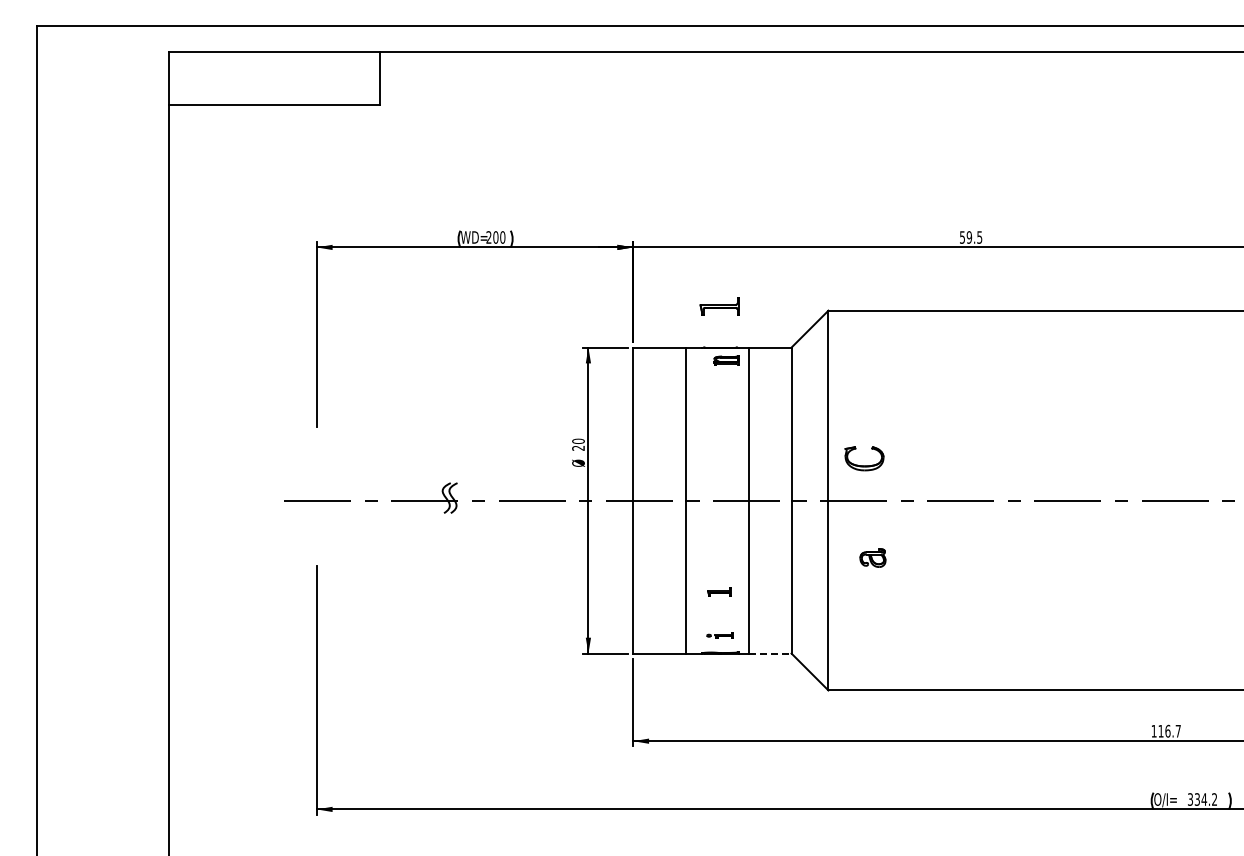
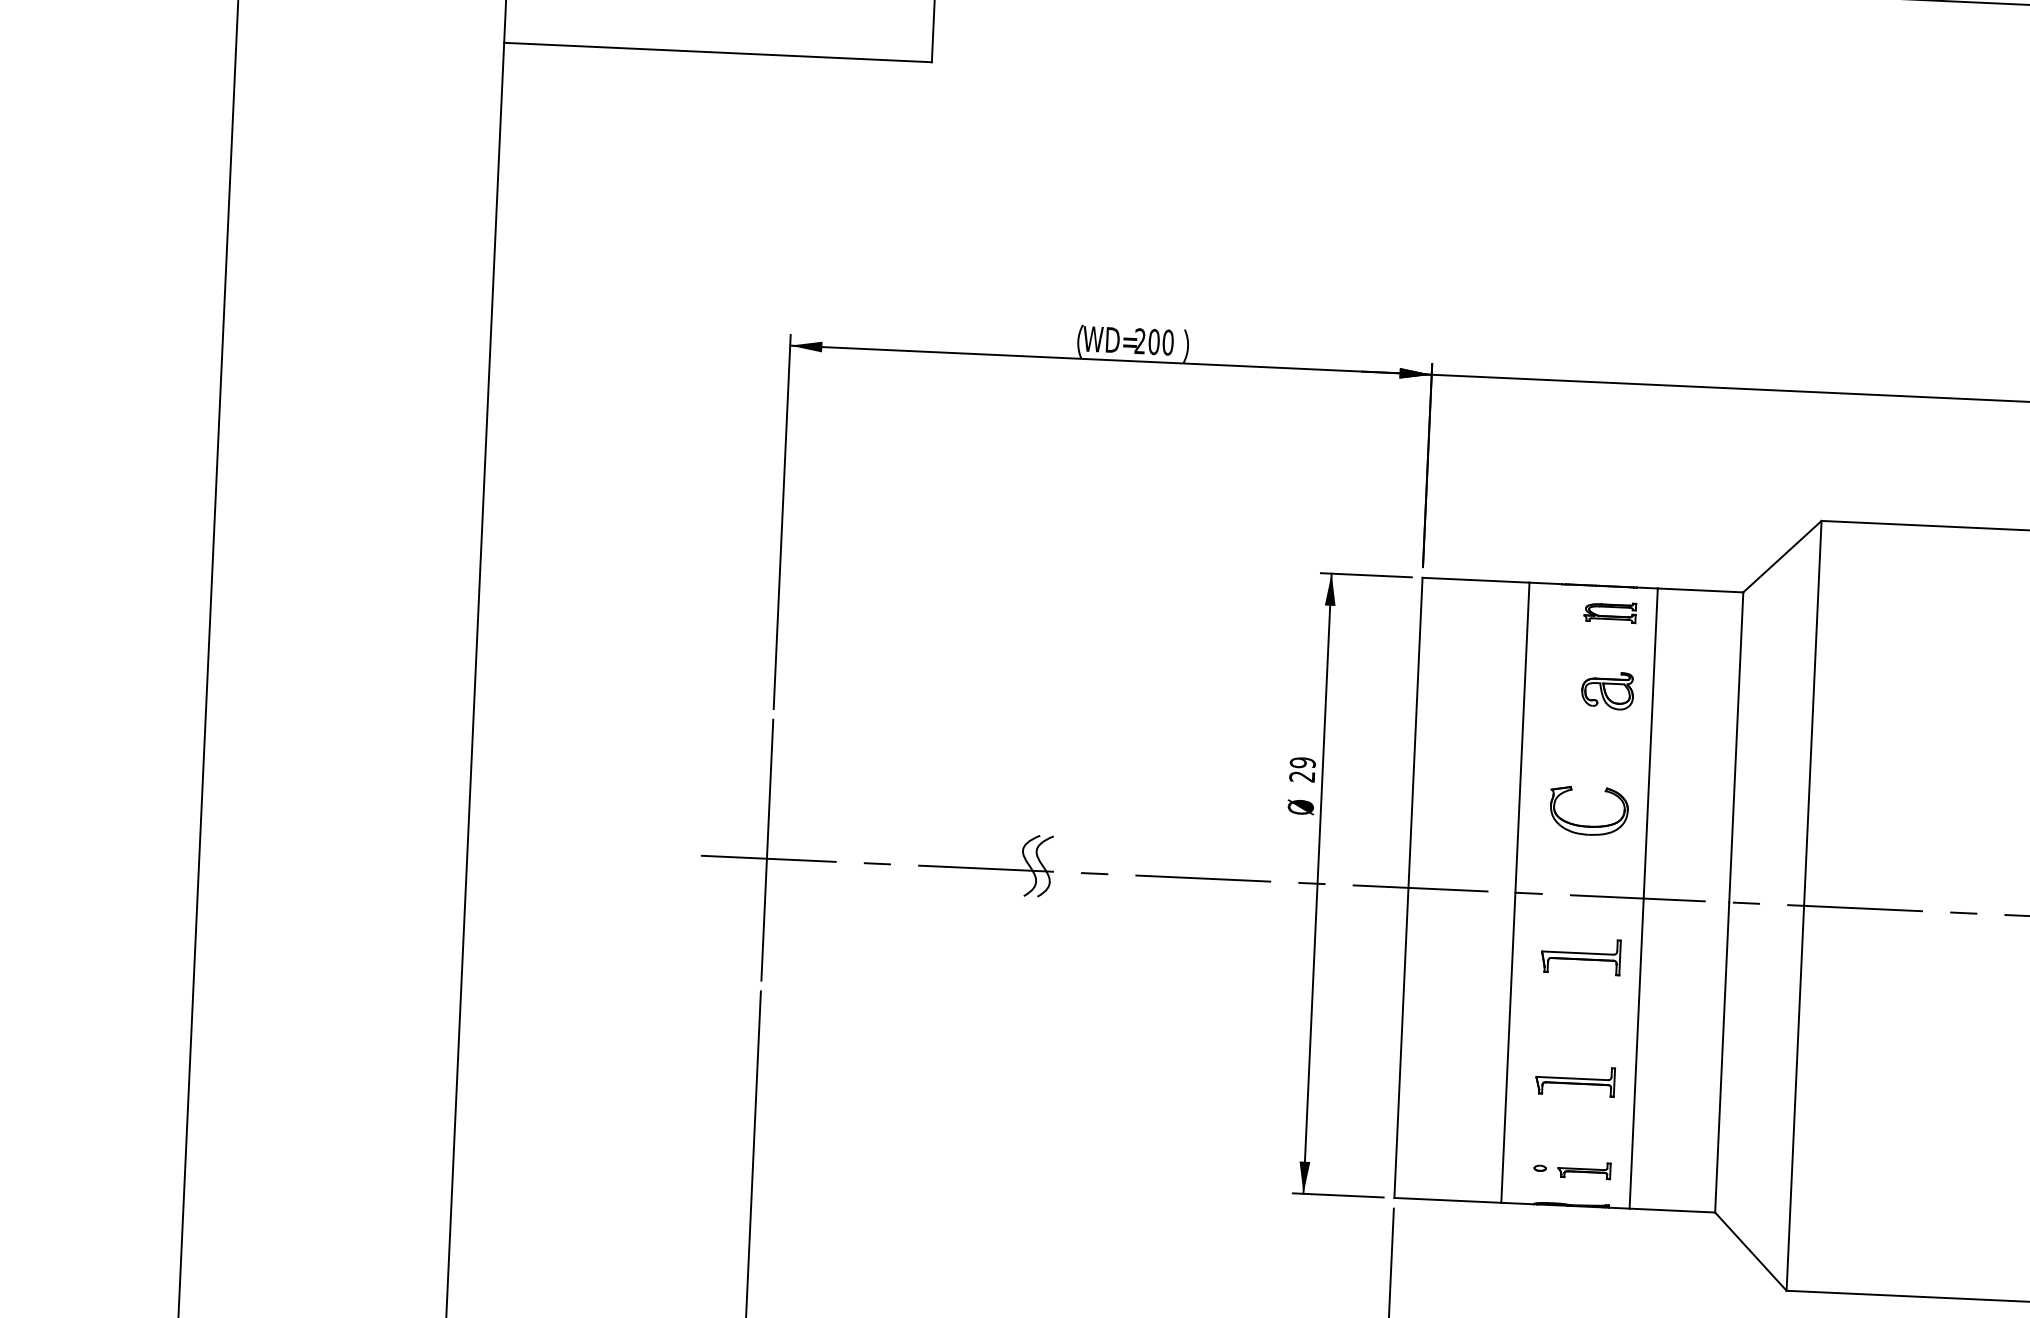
part: (719, 306) -> (1580, 956), moved
text: (578, 441) -> (1302, 763), 20 -> 29
part: (864, 465) -> (1588, 824), moved
line: (316, 495) -> (766, 848), added
part: (872, 557) -> (1606, 689), moved
part: (719, 591) -> (1574, 1080), size x1.67
part: (719, 635) -> (1570, 1169), size x1.43
line: (770, 653) -> (1672, 1210), dashed -> solid

